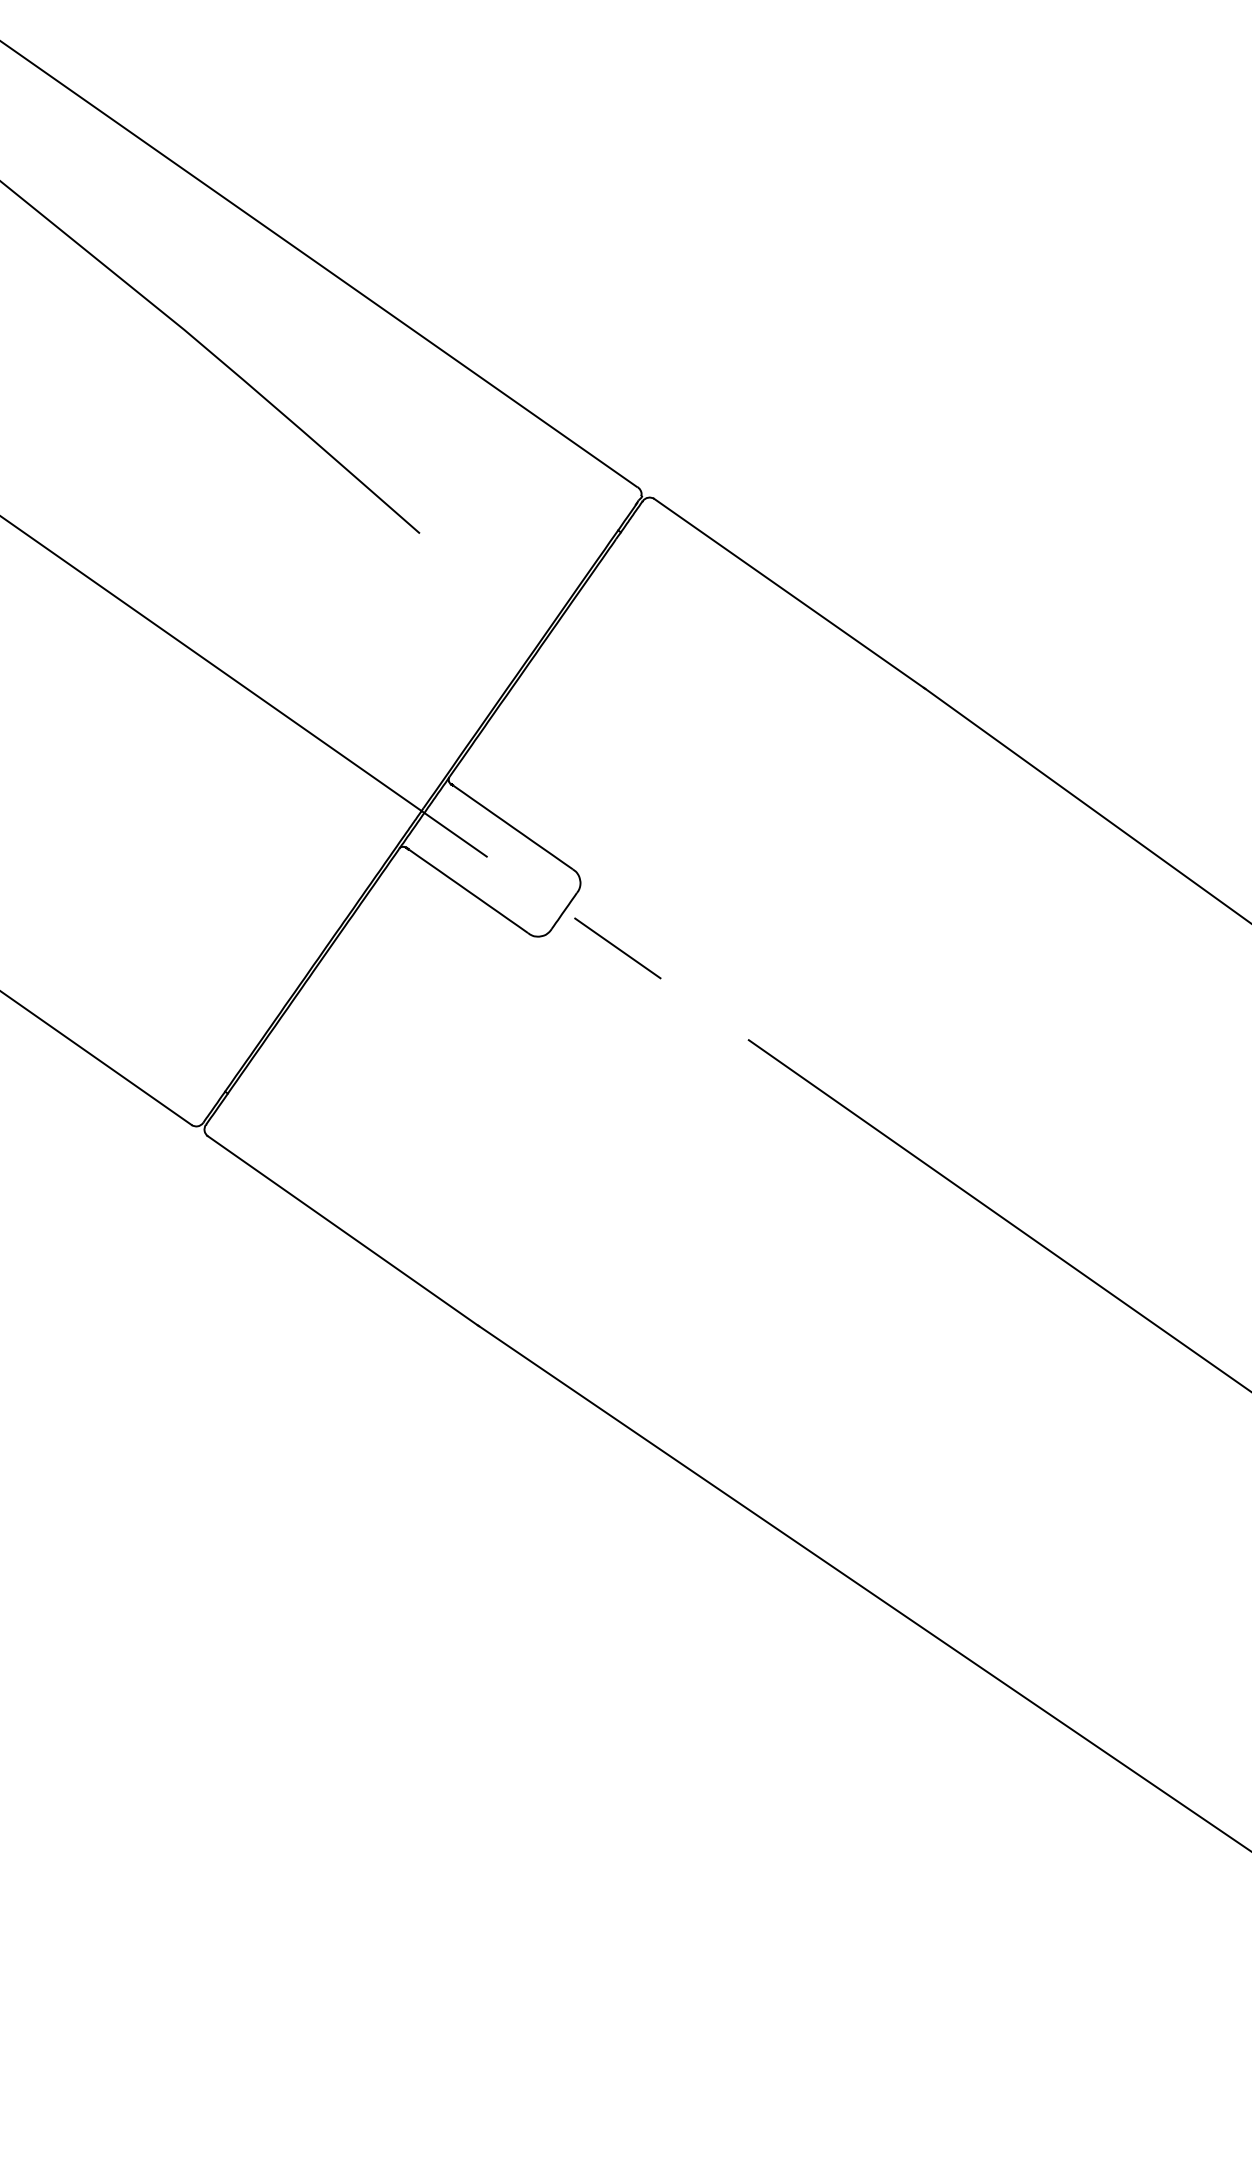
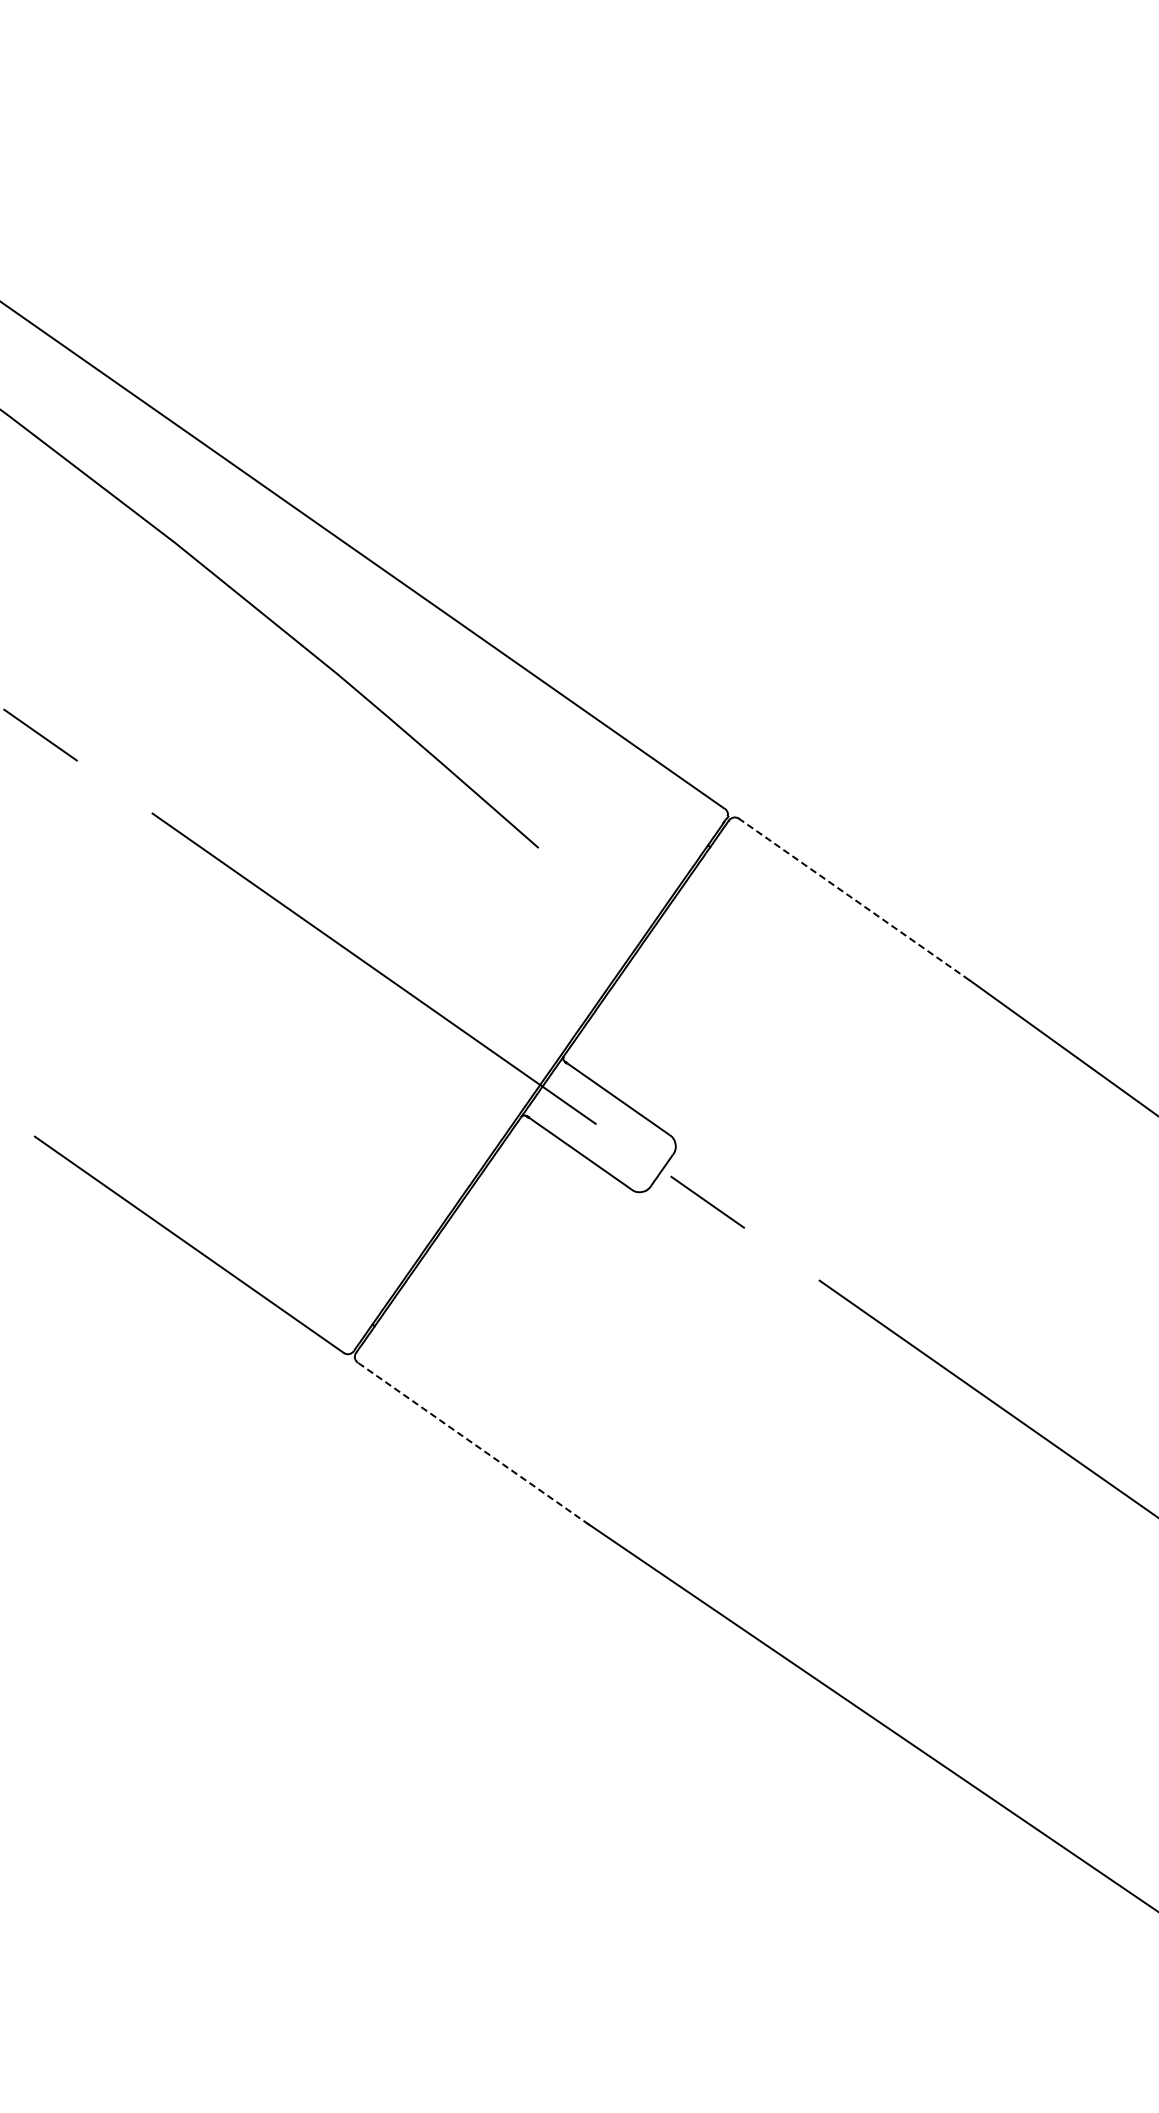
line: (789, 593) -> (854, 899), solid -> dashed
line: (343, 1231) -> (473, 1443), solid -> dashed

